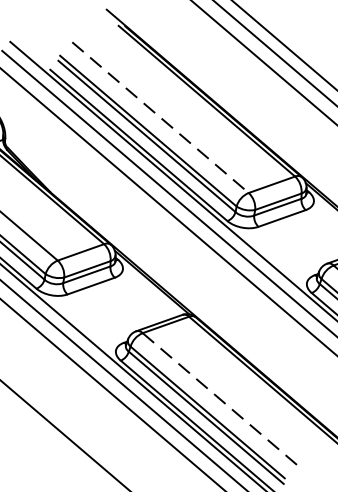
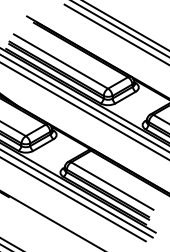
line: (161, 117) -> (61, 61), dashed -> solid
line: (219, 399) -> (112, 186), dashed -> solid

